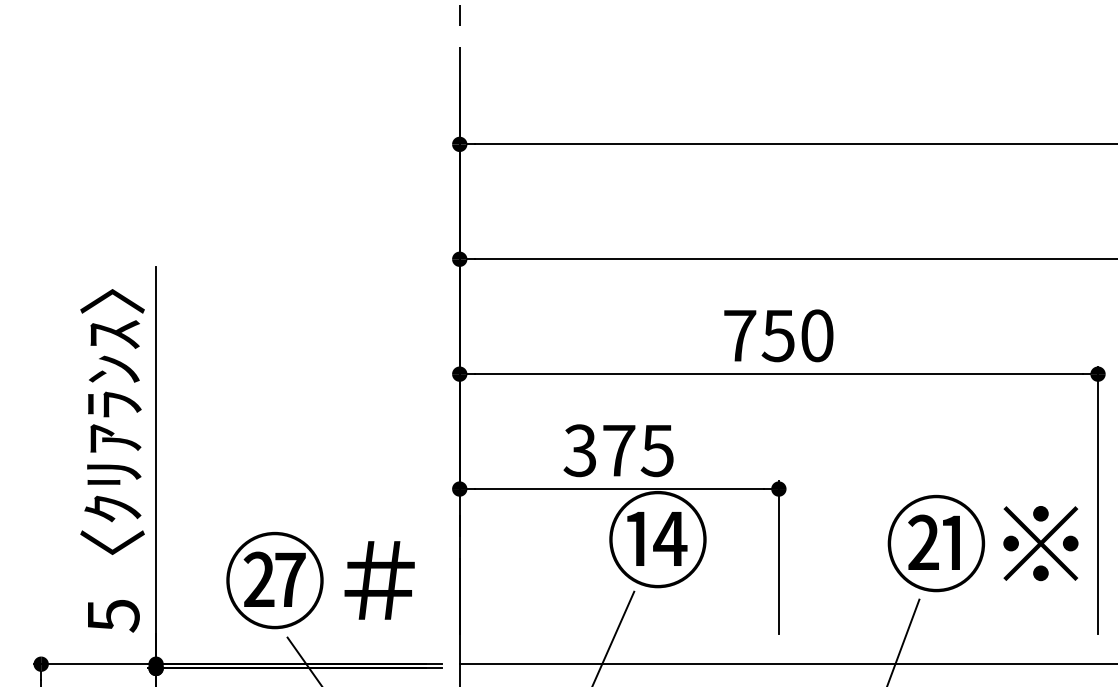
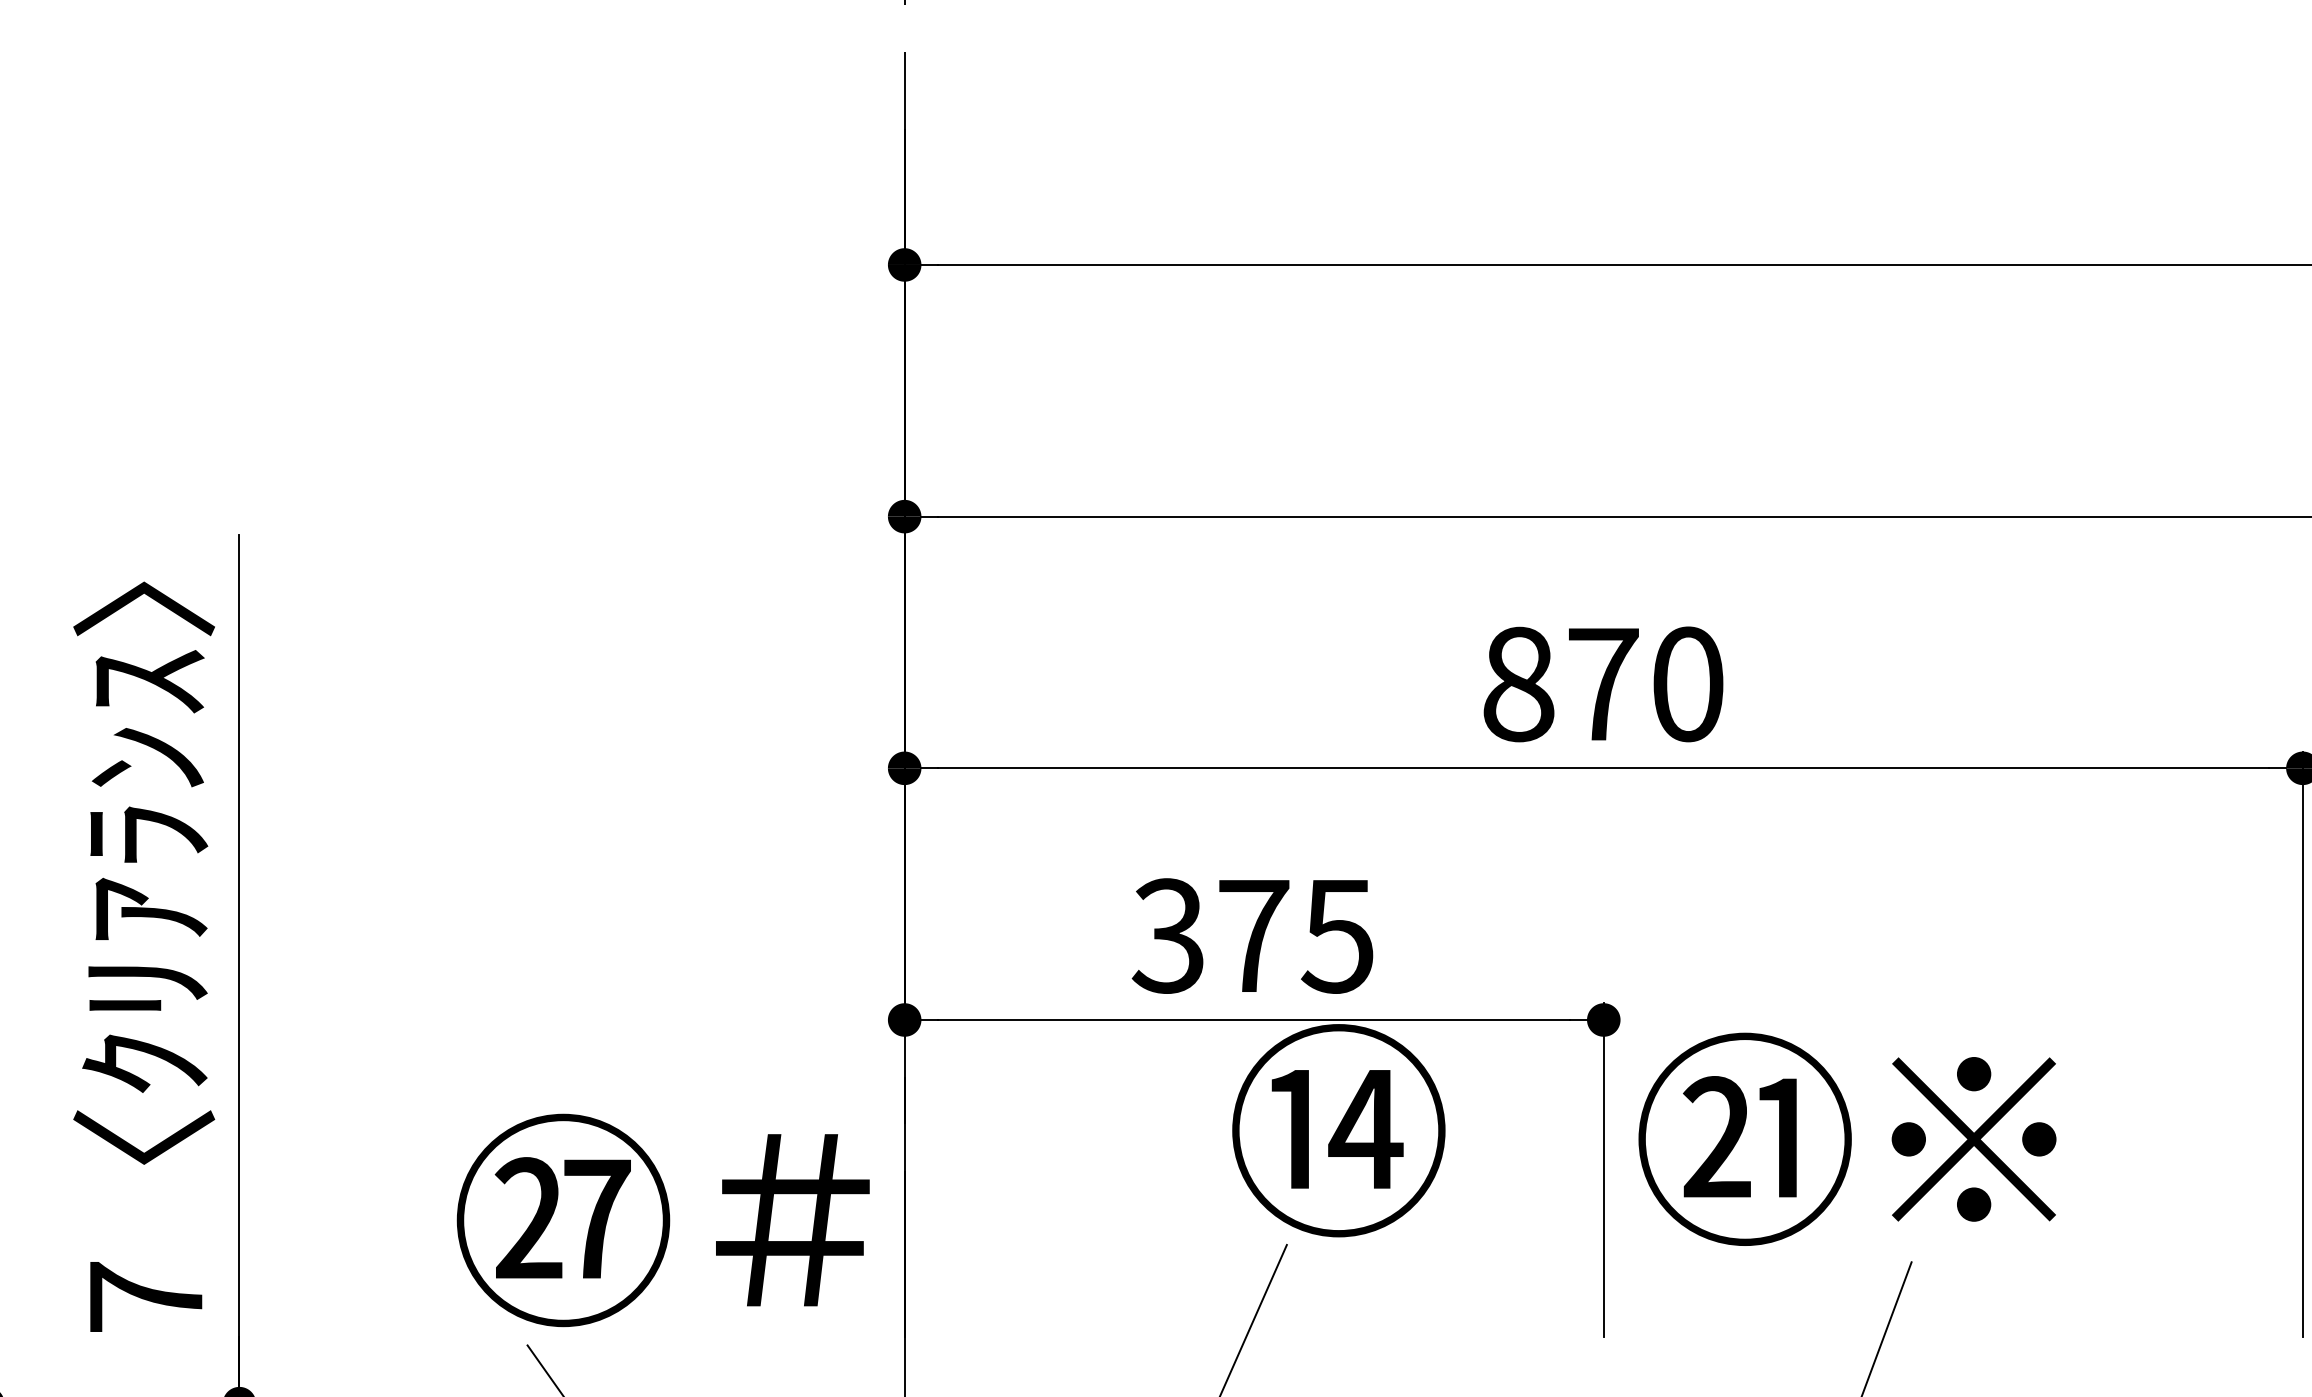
text: (759, 335) -> (1561, 683), 750 -> 870
text: (982, 543) -> (1846, 1139), moved
text: (320, 580) -> (663, 1220), moved
text: (113, 615) -> (146, 1296), 5 -> 7

